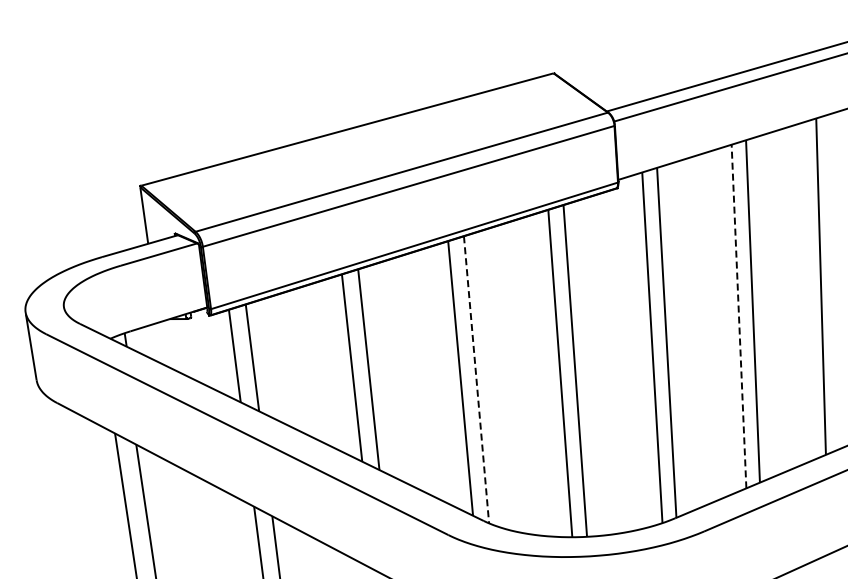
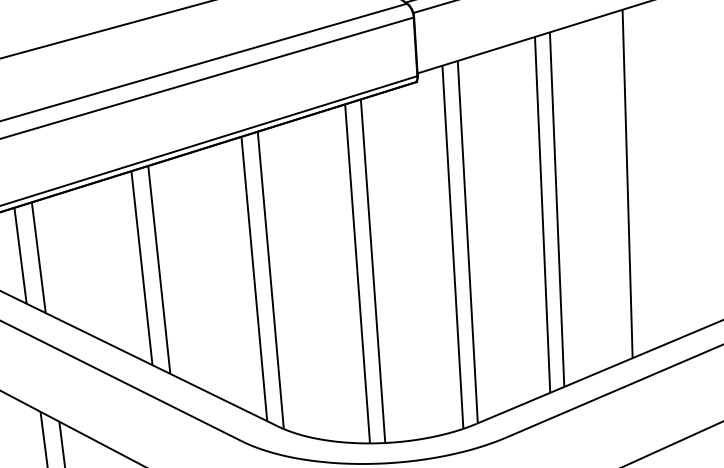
line: (739, 316) -> (543, 214), dashed -> solid
line: (476, 380) -> (270, 281), dashed -> solid

